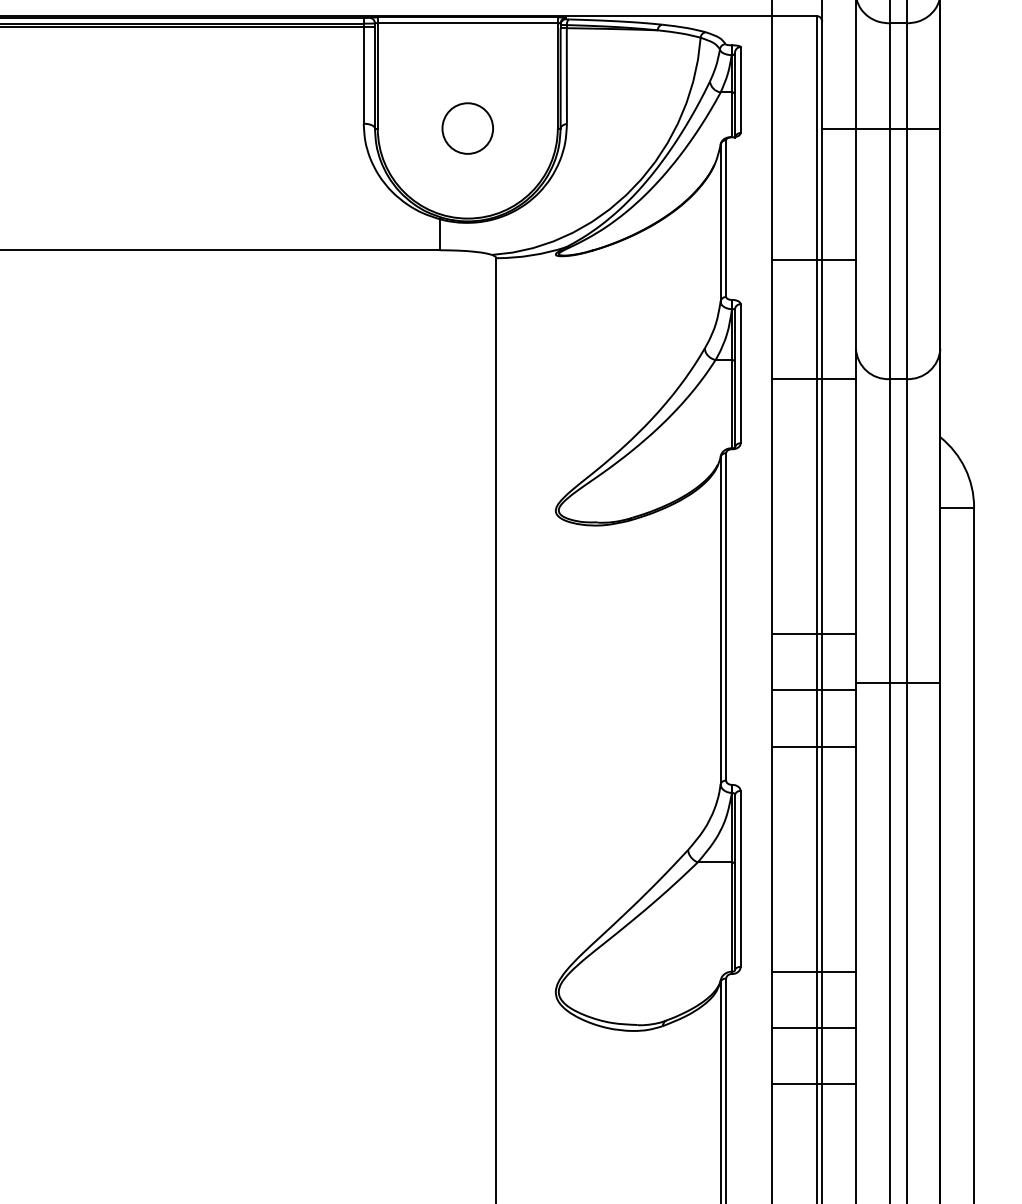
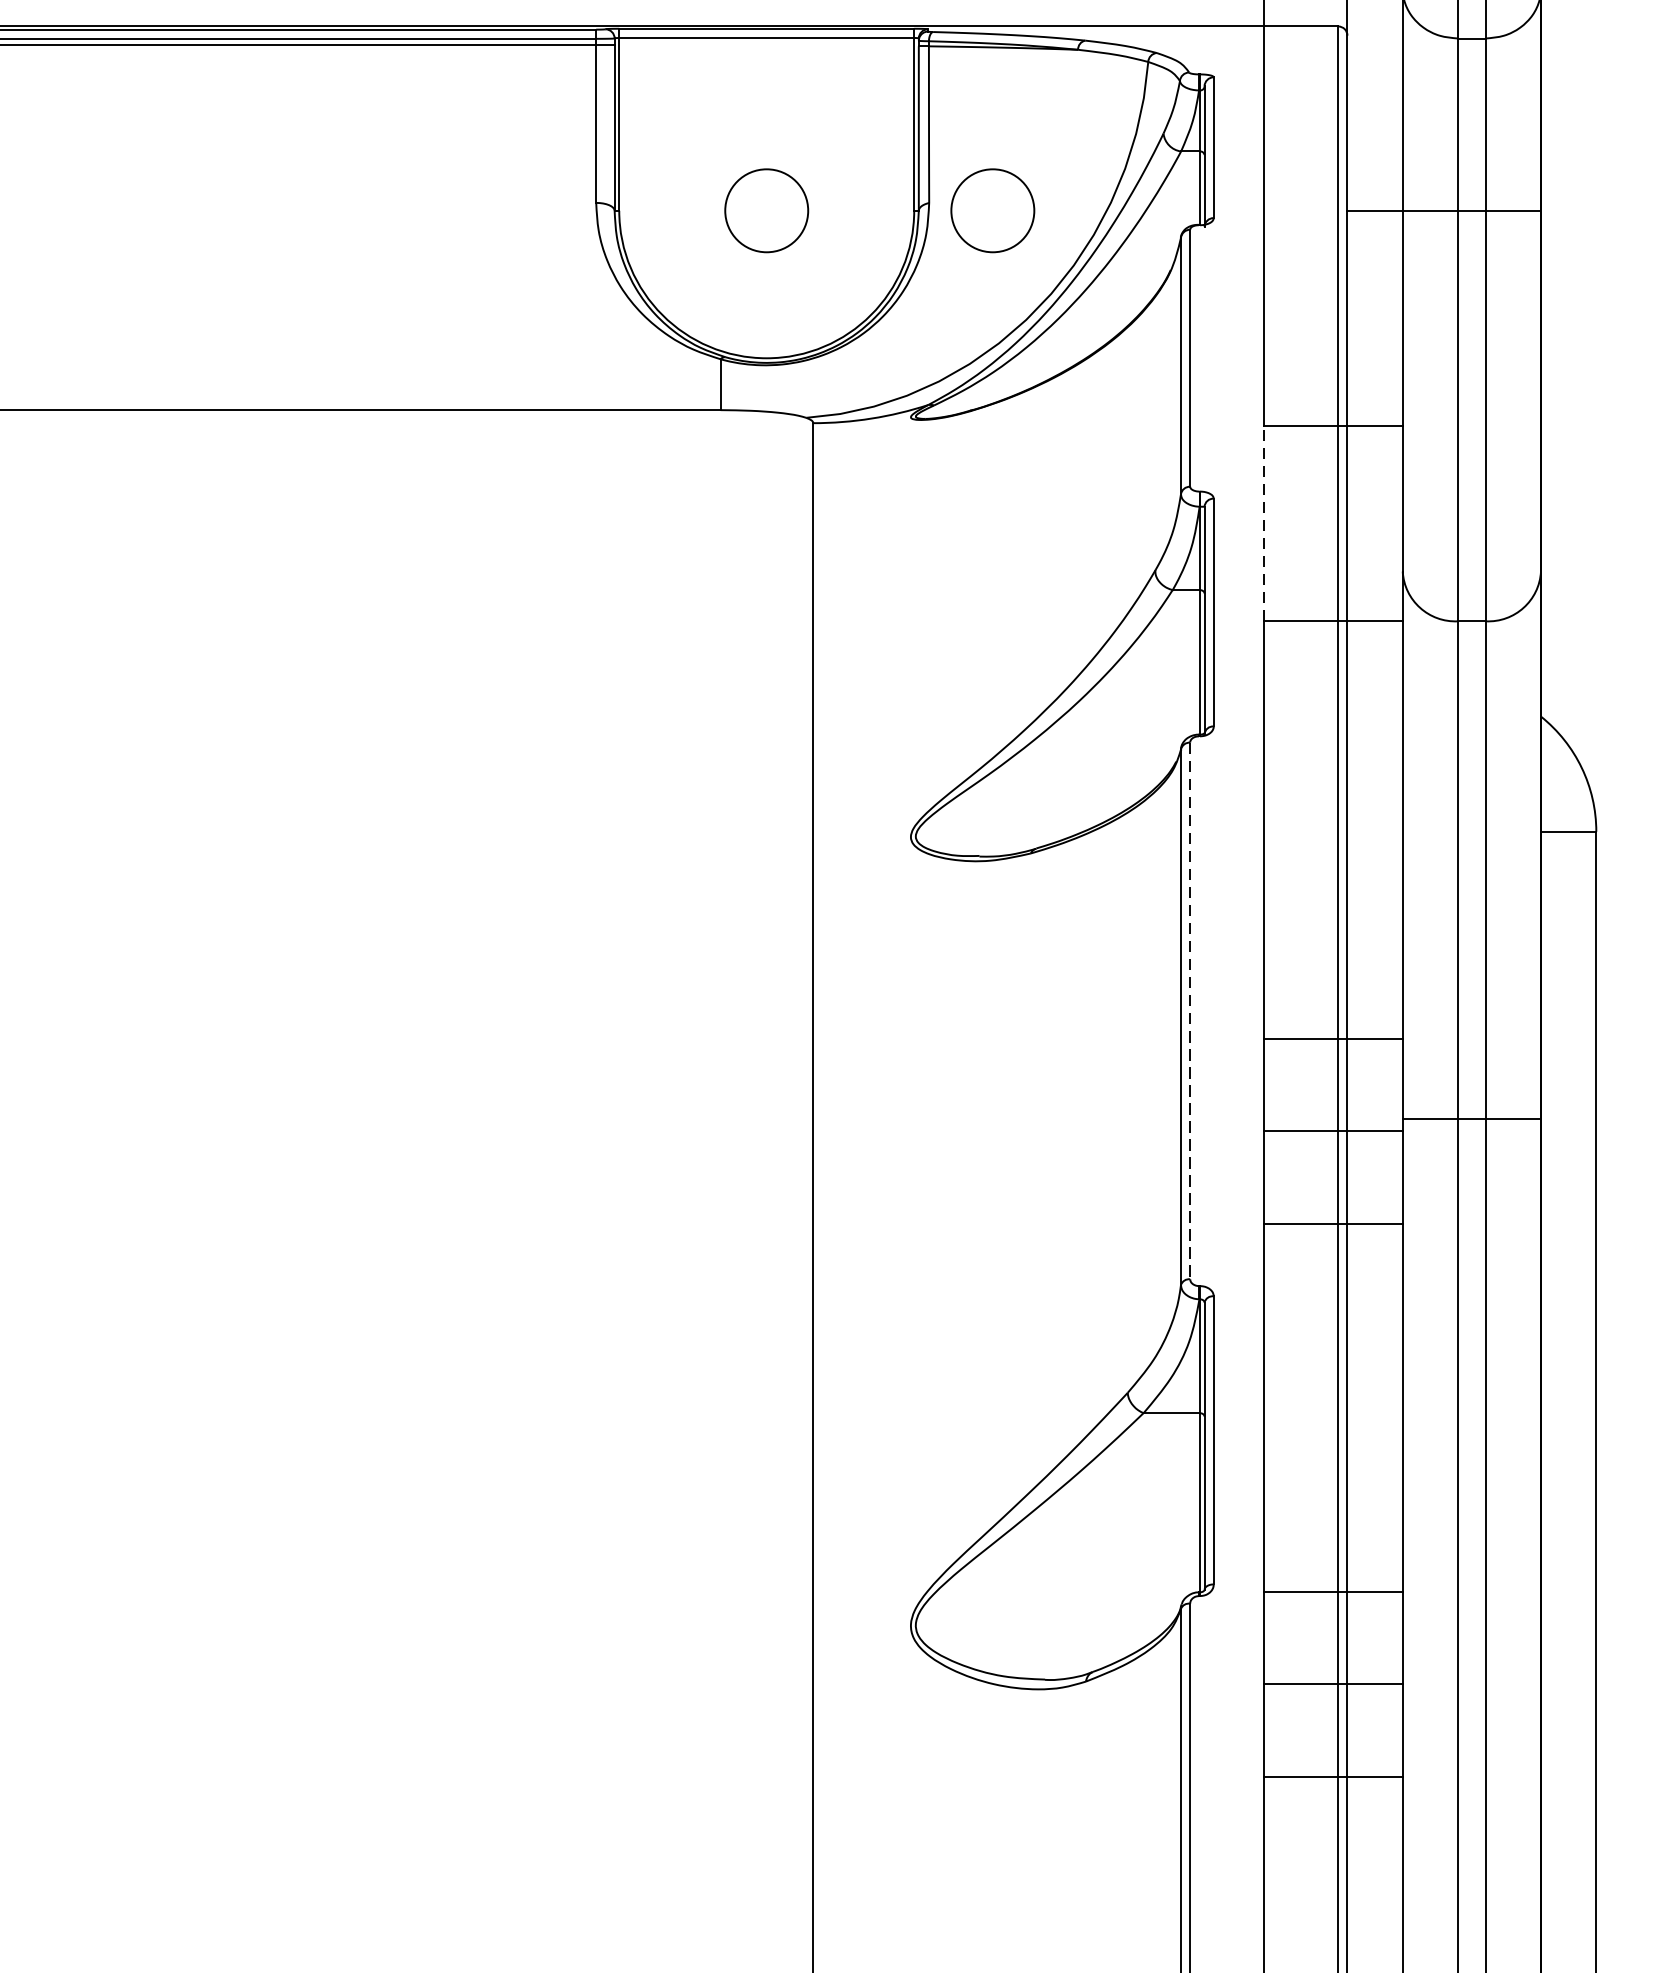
circle: (605, 128) -> (992, 210), added
line: (771, 319) -> (1264, 523), solid -> dashed
line: (726, 616) -> (1190, 1010), solid -> dashed

